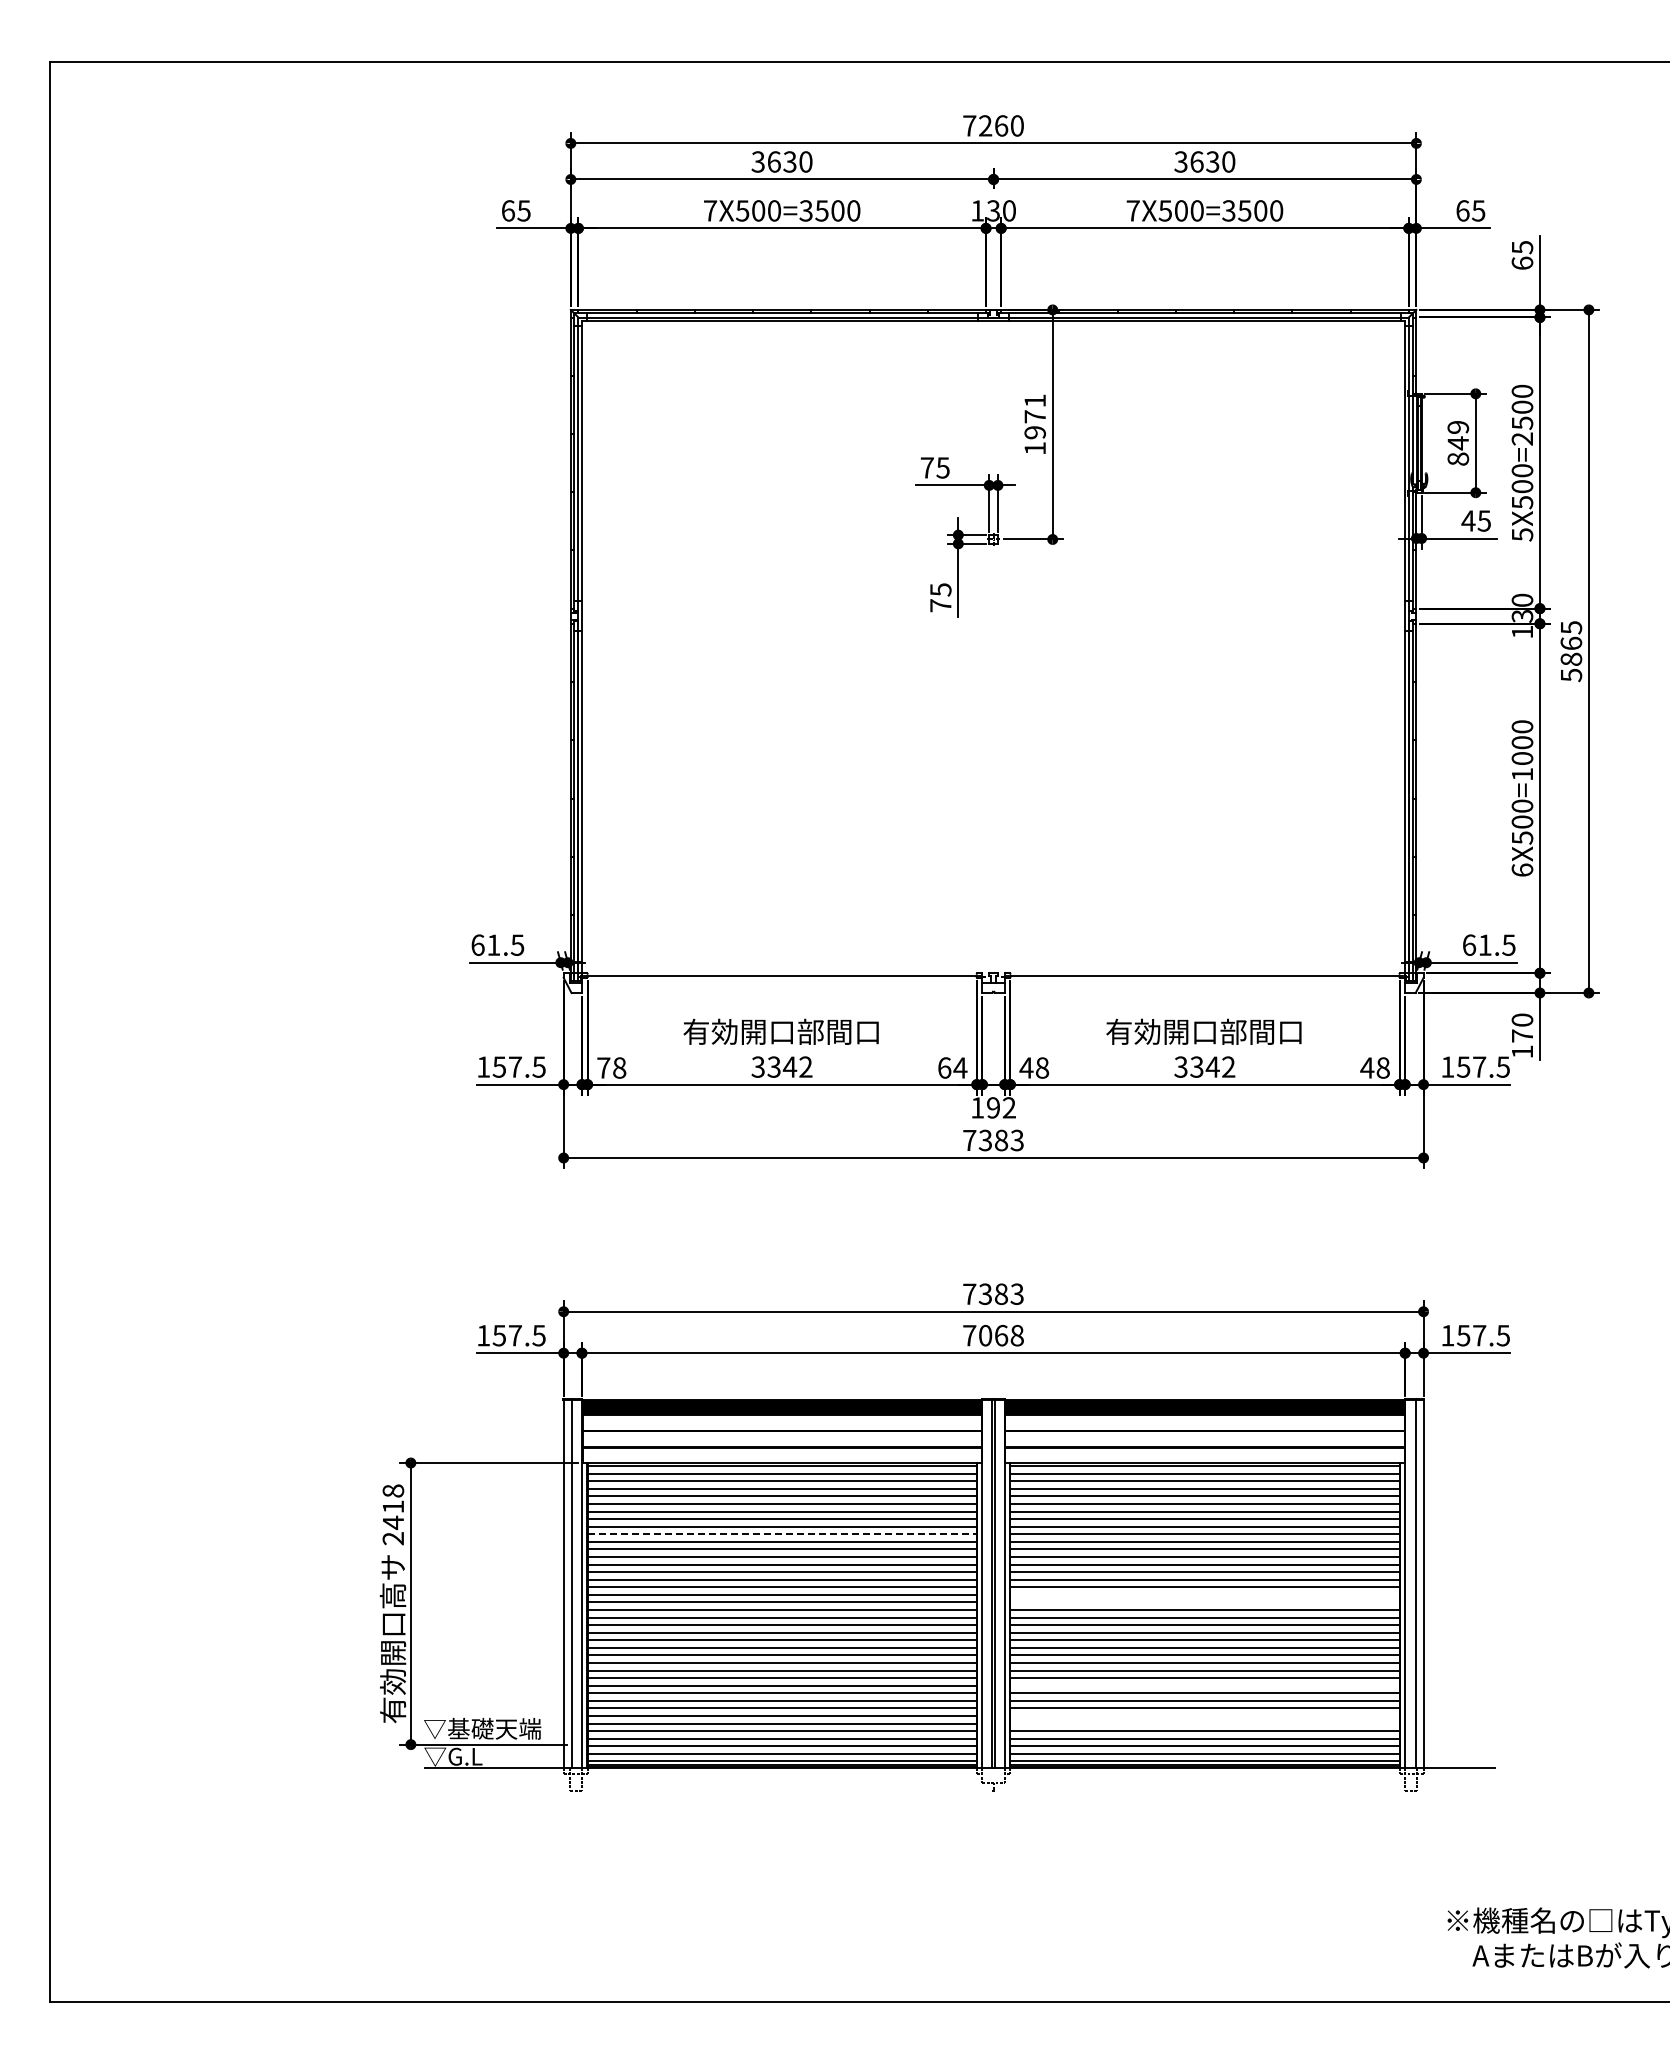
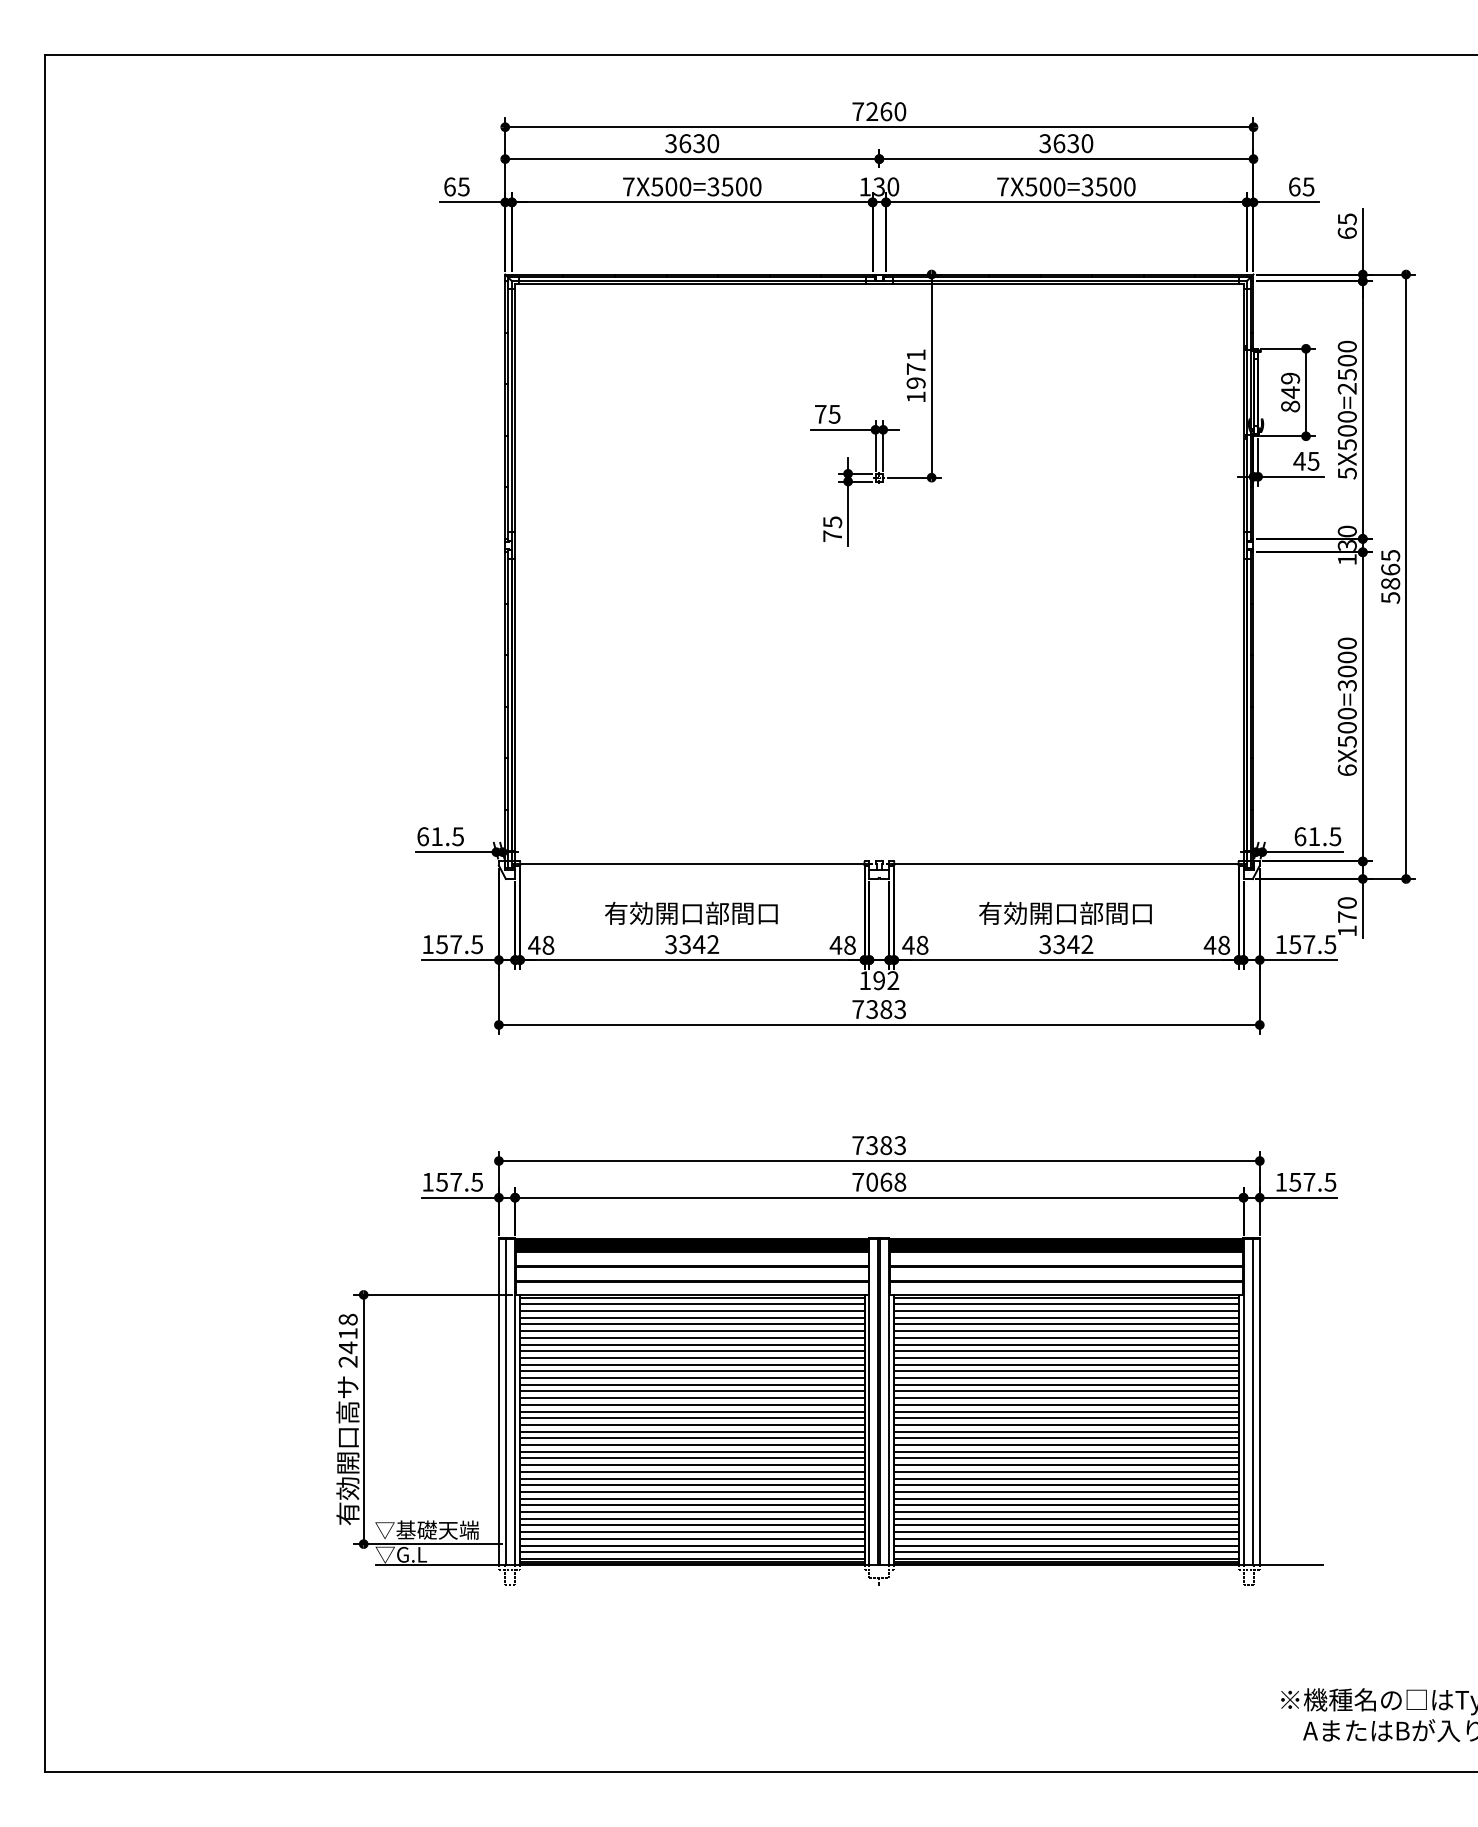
text: (1522, 774) -> (1347, 685), 6X500=1000 -> 6X500=3000
text: (603, 1067) -> (534, 944), 78 -> 48
text: (952, 1067) -> (842, 944), 64 -> 48
line: (782, 1534) -> (692, 1358), dashed -> solid
line: (1204, 1594) -> (1065, 1411), added
line: (1204, 1602) -> (1065, 1418), added
line: (1204, 1685) -> (1065, 1491), added
line: (1204, 1716) -> (1065, 1519), added
line: (1204, 1723) -> (1065, 1525), added

